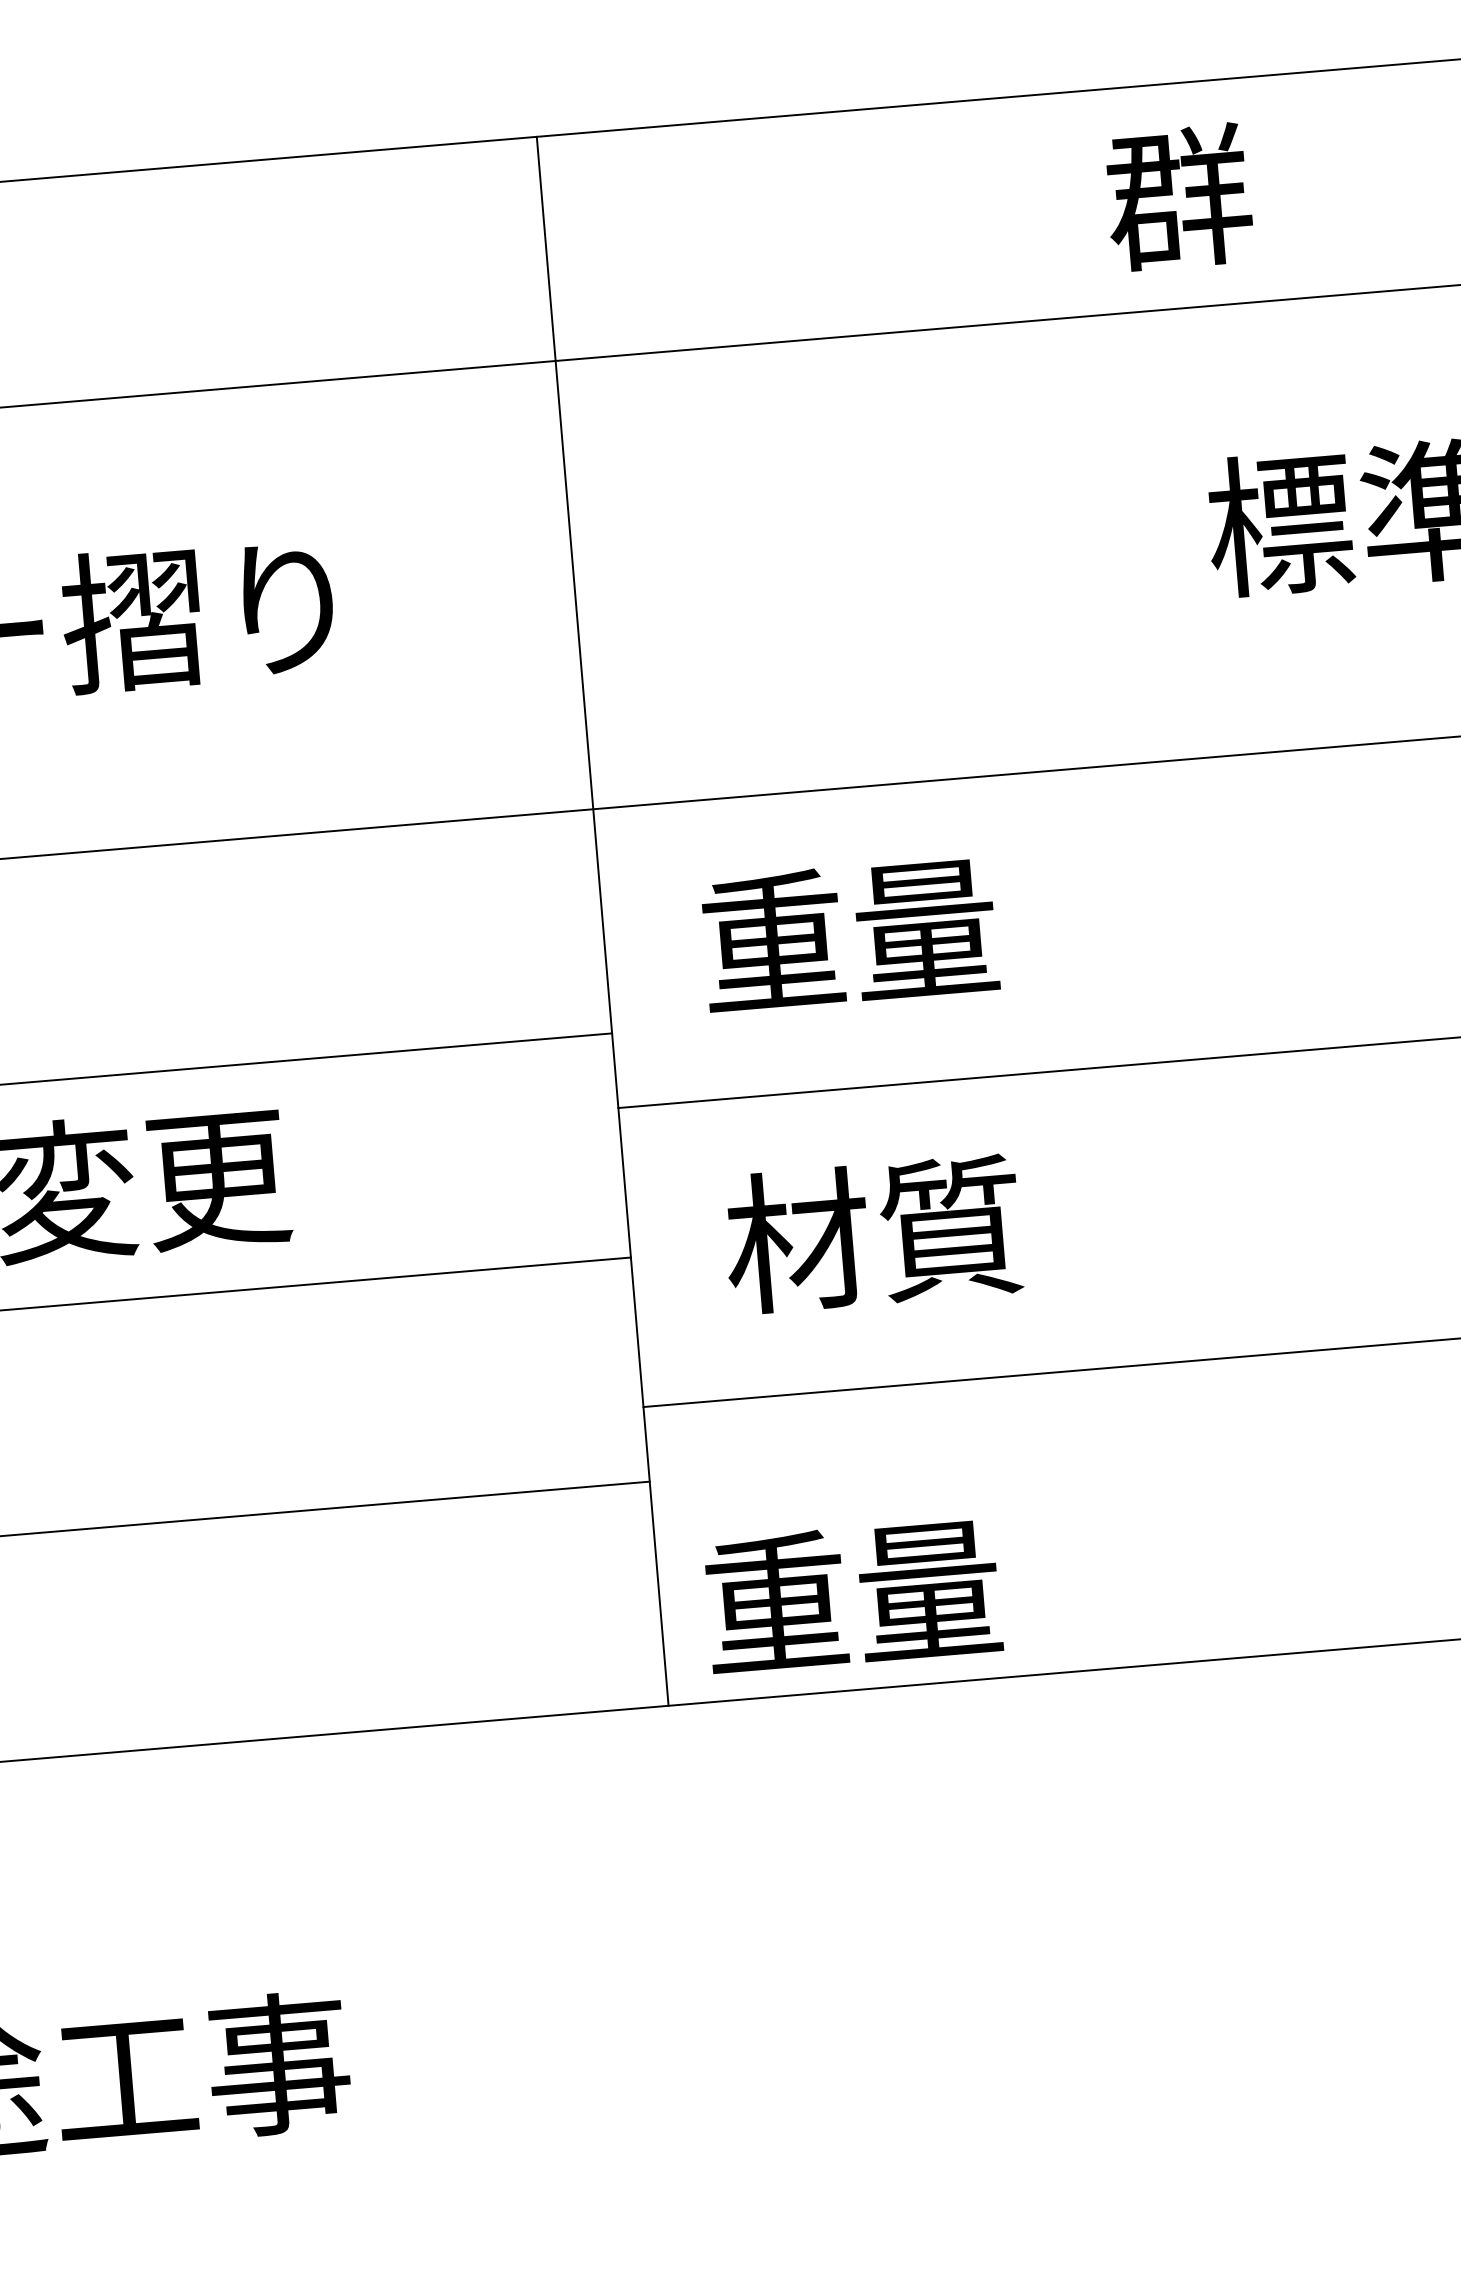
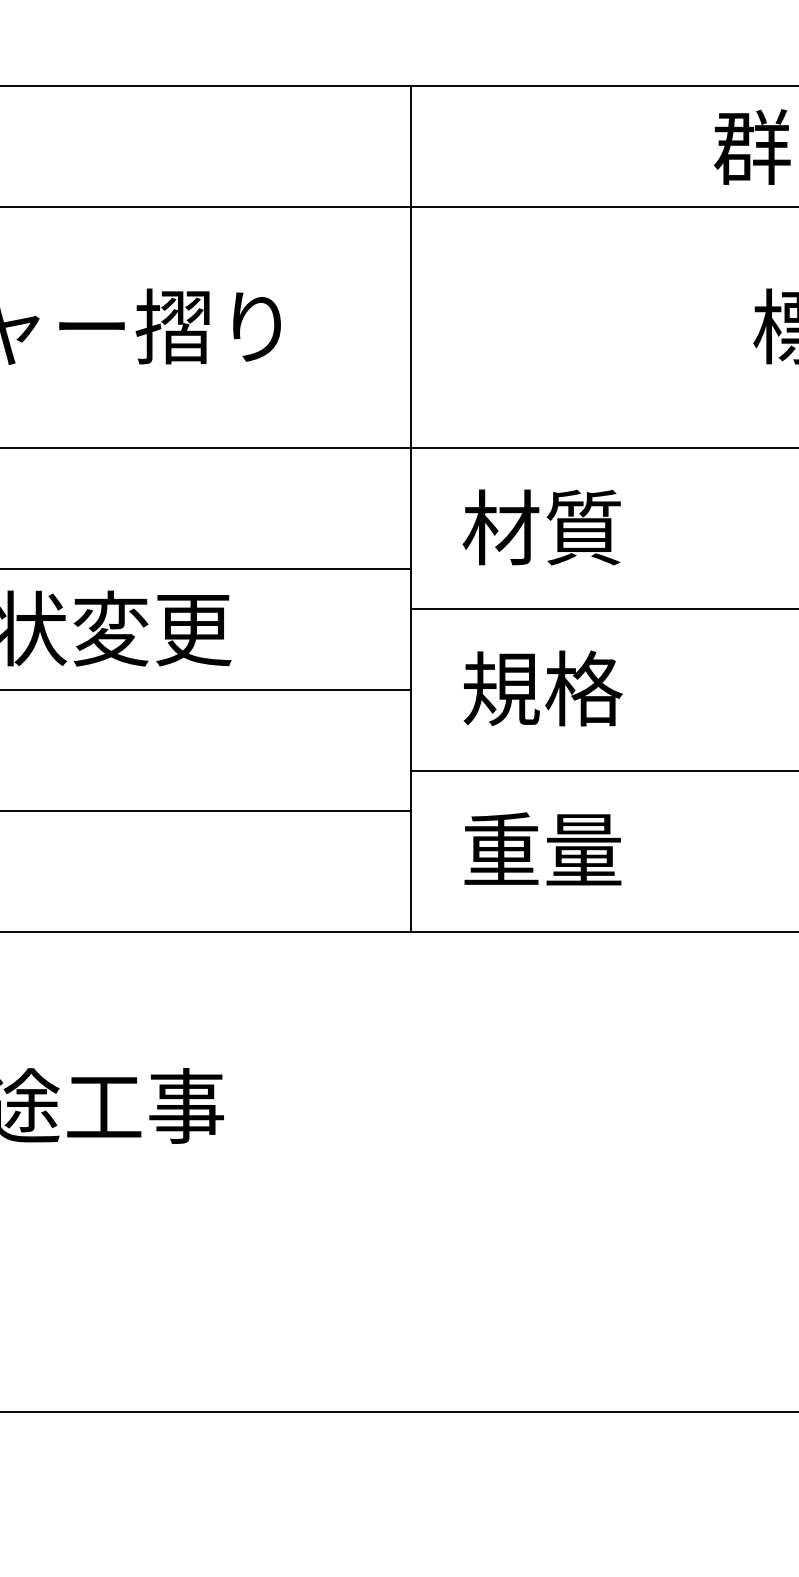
text: (847, 935) -> (541, 527), 重量 -> 材質
text: (874, 1234) -> (542, 688), 材質 -> 規格
text: (852, 1594) -> (542, 848), moved

